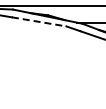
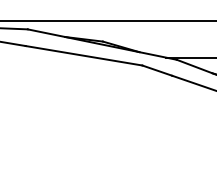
line: (39, 21) -> (84, 54), dashed -> solid

